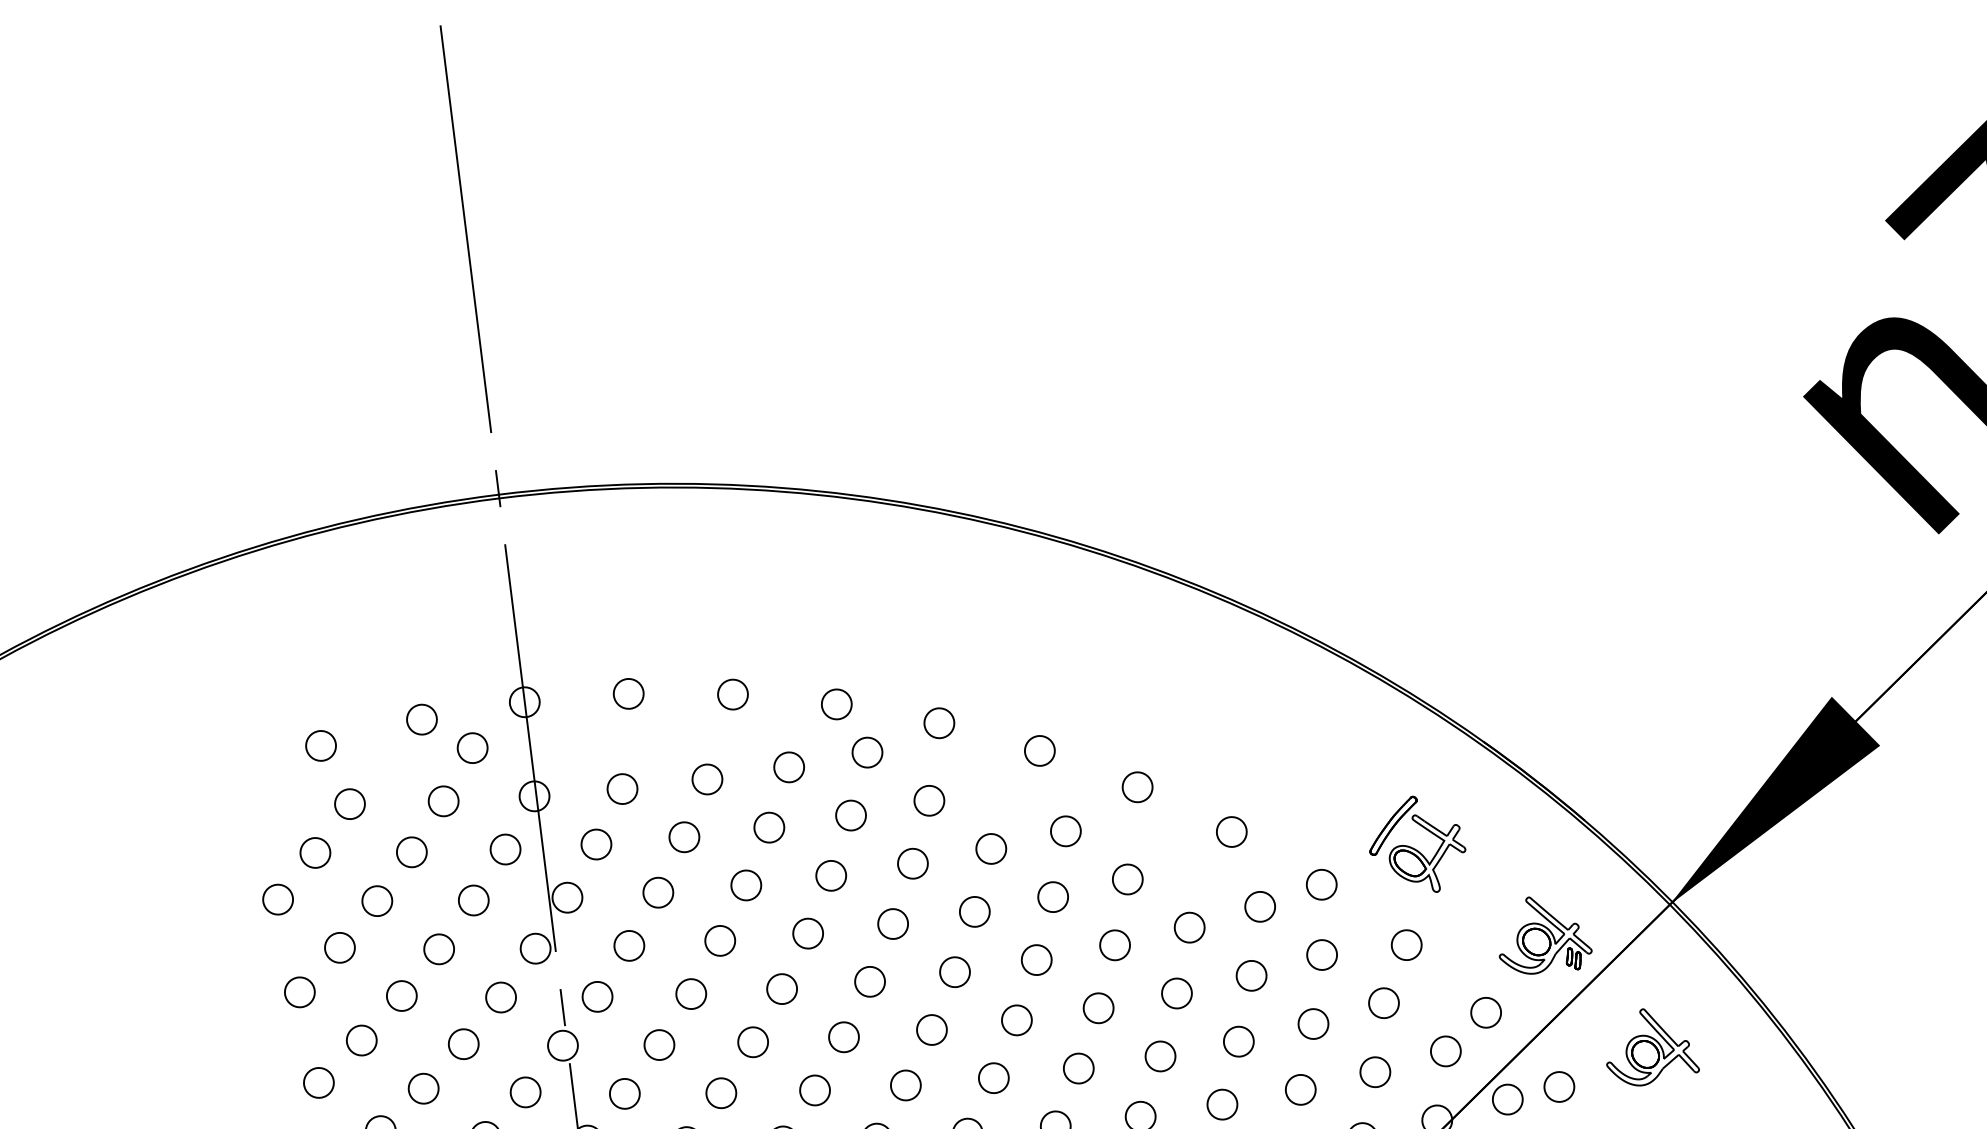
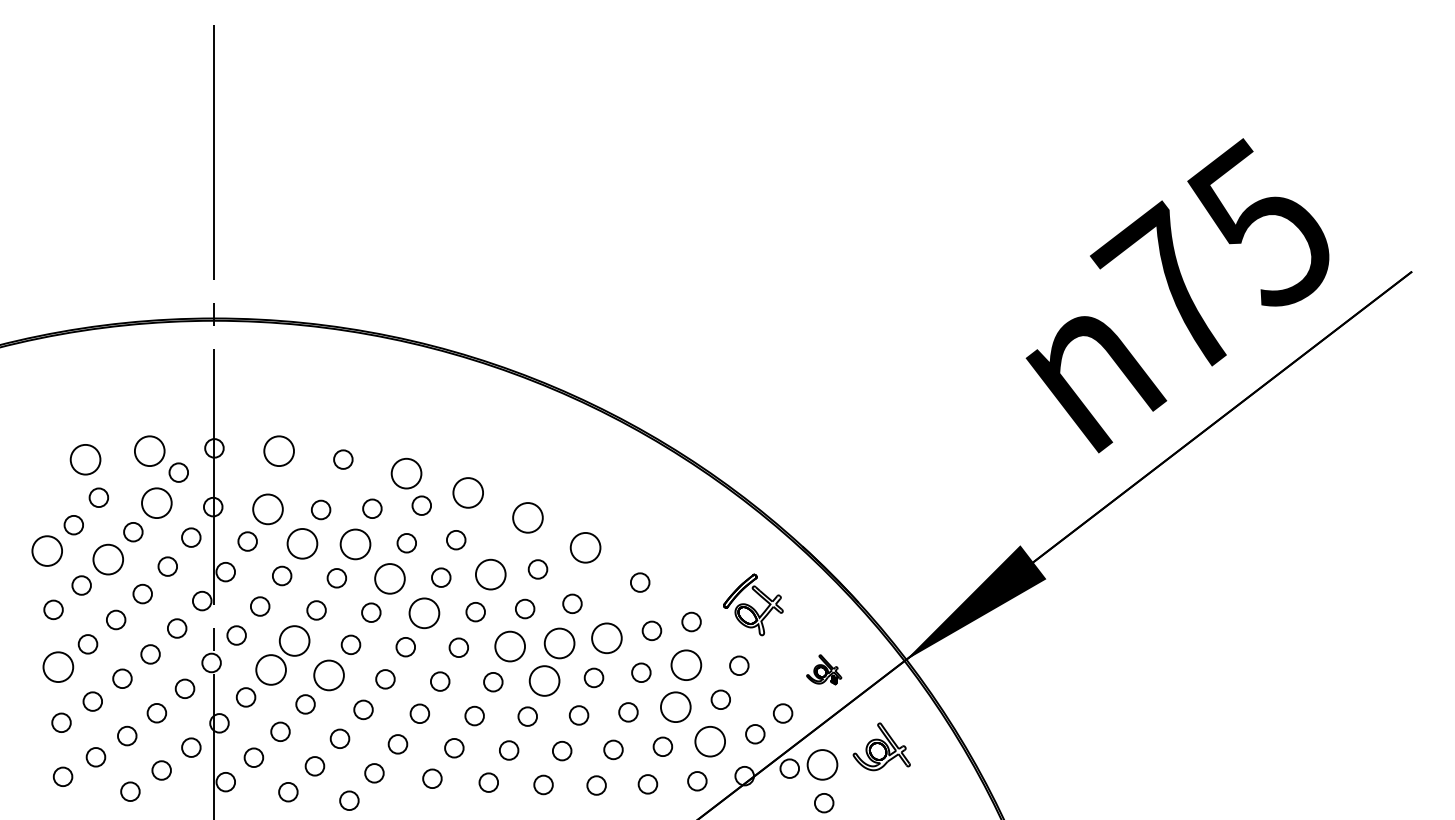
circle: (627, 692) -> (278, 450), size x1.6
circle: (836, 704) -> (406, 473), size x1.6
circle: (421, 718) -> (149, 450), size x1.6
circle: (939, 723) -> (468, 493), size x1.6
circle: (320, 745) -> (85, 459), size x1.6
circle: (1040, 750) -> (528, 517), size x1.6
circle: (1137, 786) -> (585, 547), size x1.6
circle: (621, 789) -> (267, 509), size x1.6
circle: (442, 800) -> (156, 502), size x1.6
circle: (769, 827) -> (355, 544), size x1.6
circle: (684, 836) -> (302, 543), size x1.6
circle: (990, 848) -> (490, 574), size x1.6
circle: (830, 875) -> (389, 578), size x1.6
circle: (278, 898) -> (47, 550), size x1.6
circle: (377, 900) -> (108, 559), size x1.6
circle: (893, 924) -> (424, 613), size x1.6
circle: (1189, 928) -> (606, 638), size x1.6
part: (1541, 934) -> (823, 669), size x0.6
circle: (1114, 945) -> (559, 643), size x1.6
circle: (1322, 955) -> (686, 665), size x1.6
circle: (1035, 960) -> (509, 646), size x1.6
circle: (690, 993) -> (294, 640), size x1.6
circle: (1098, 1007) -> (544, 680), size x1.6
circle: (1312, 1022) -> (675, 706), size x1.6
circle: (752, 1042) -> (328, 675), size x1.6
circle: (658, 1044) -> (270, 669), size x1.6
circle: (1374, 1072) -> (709, 741), size x1.6
circle: (319, 1081) -> (58, 666), size x1.6
circle: (1559, 1086) -> (822, 764), size x1.6

